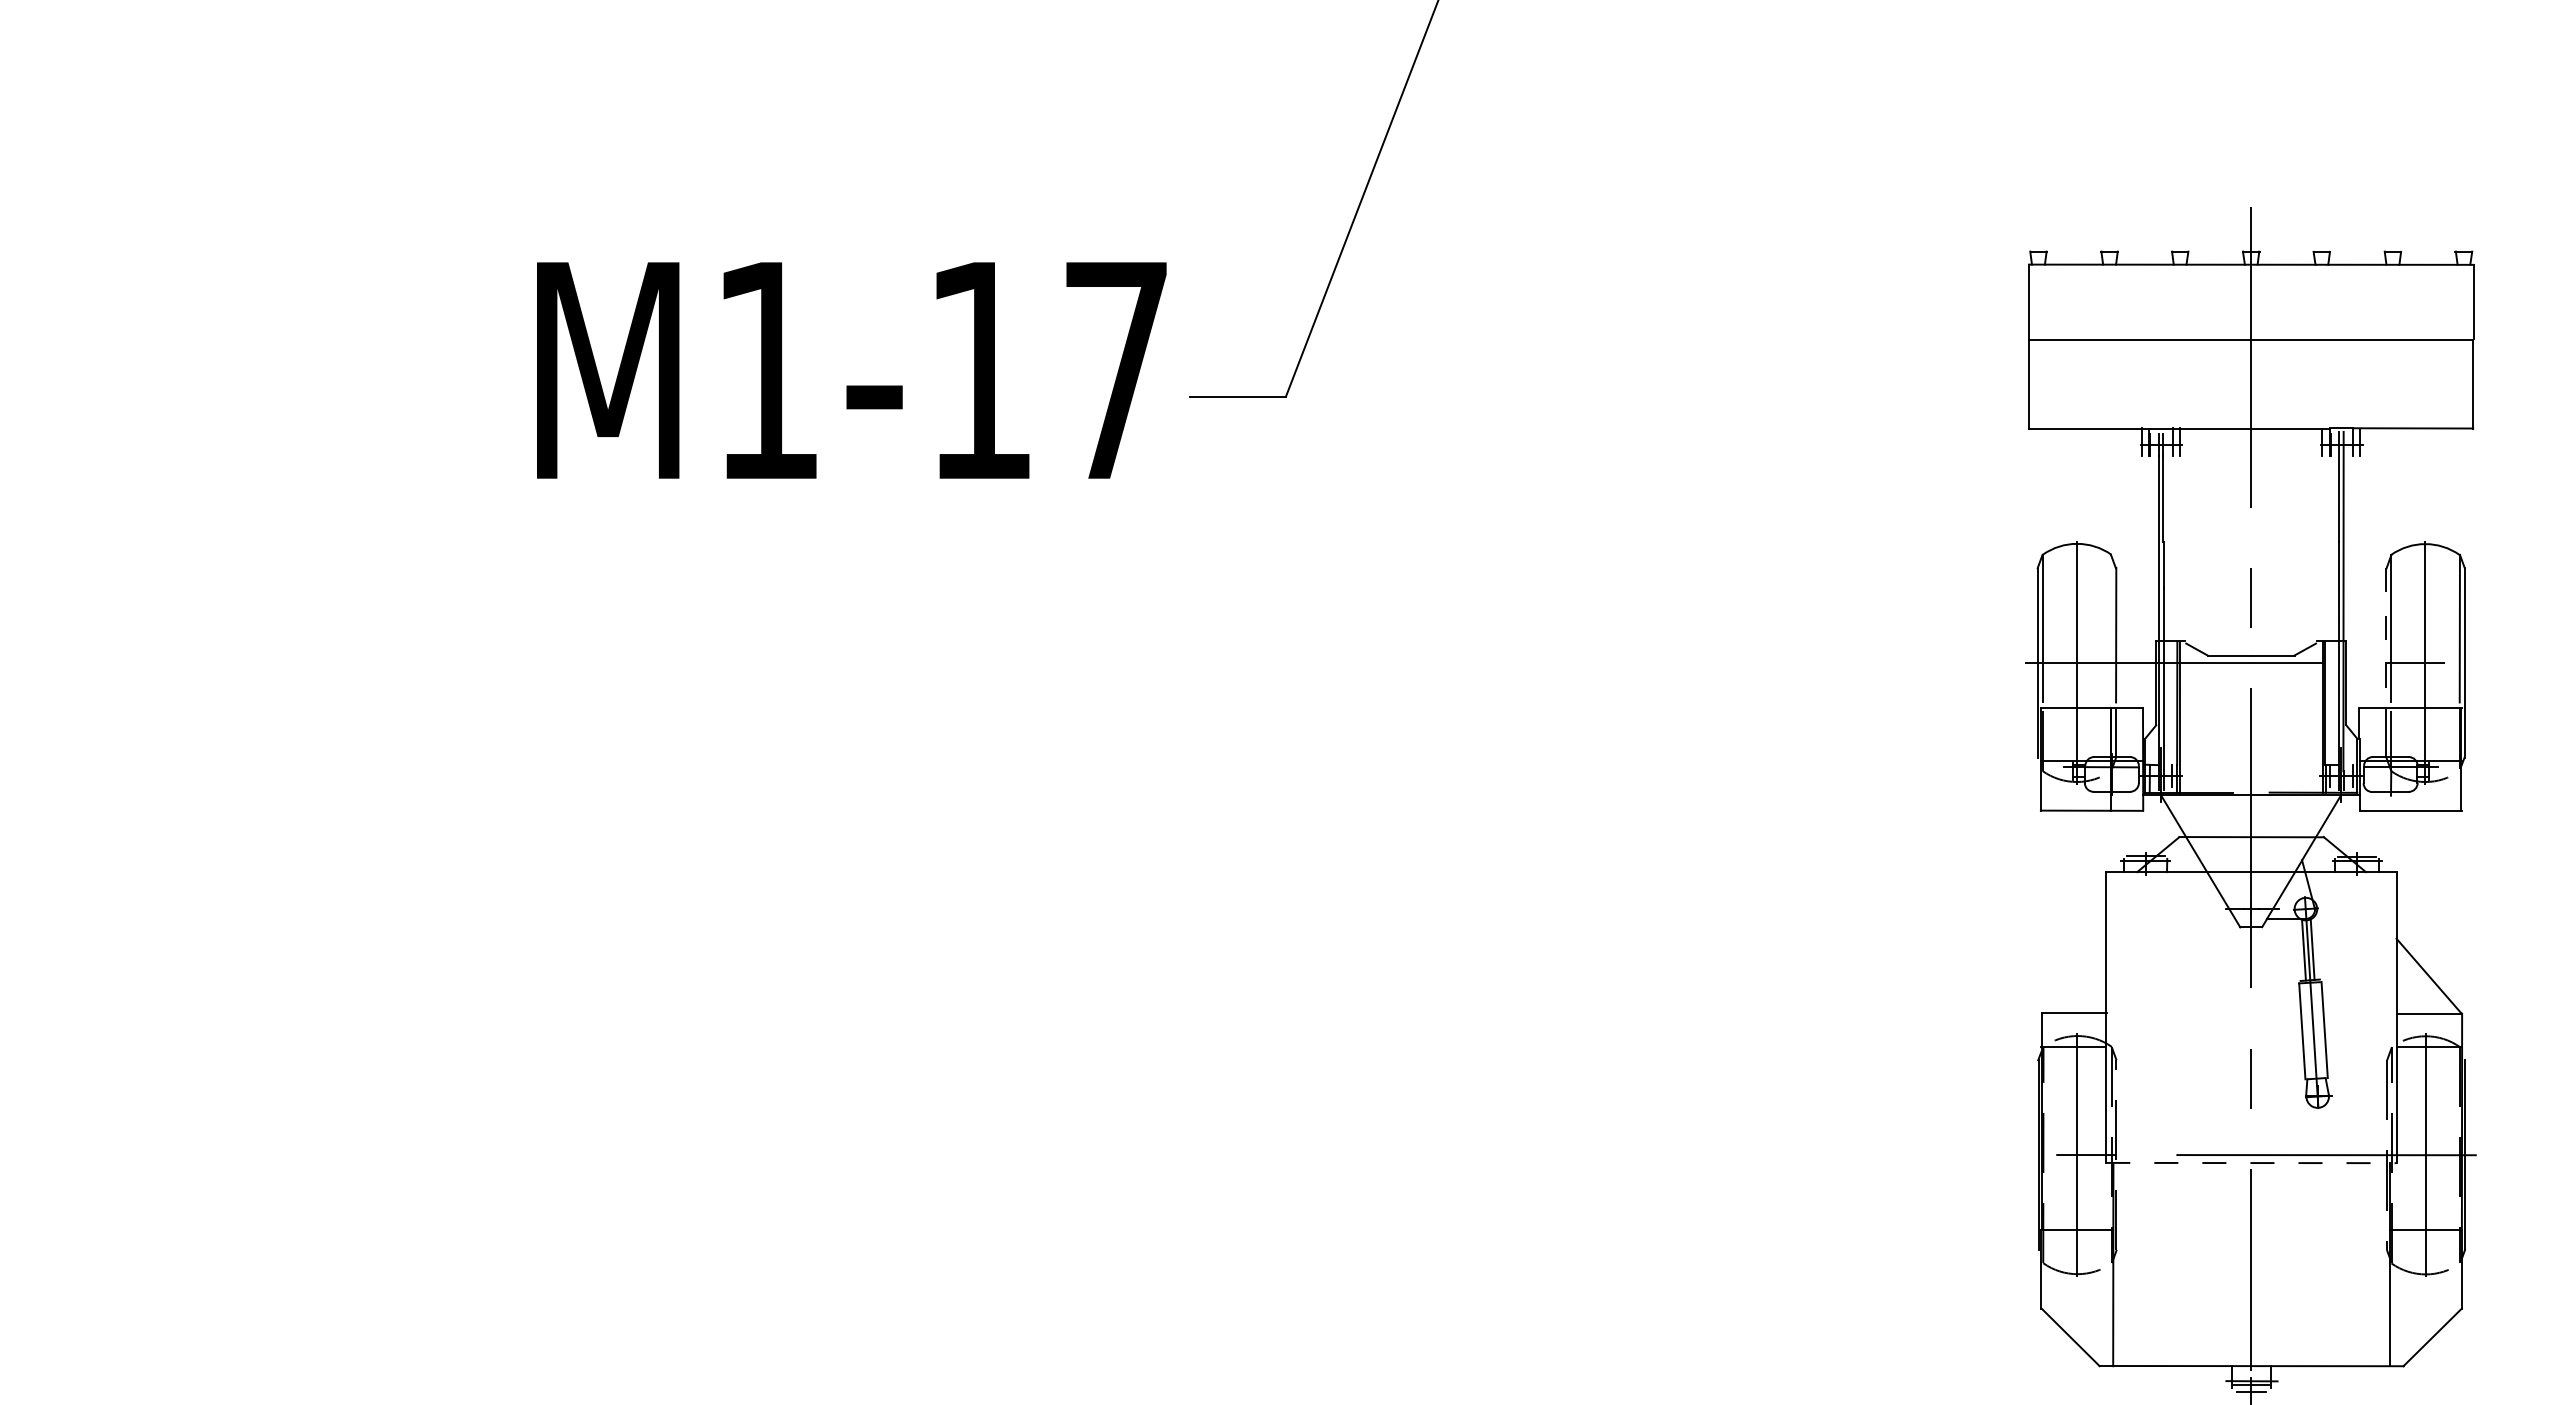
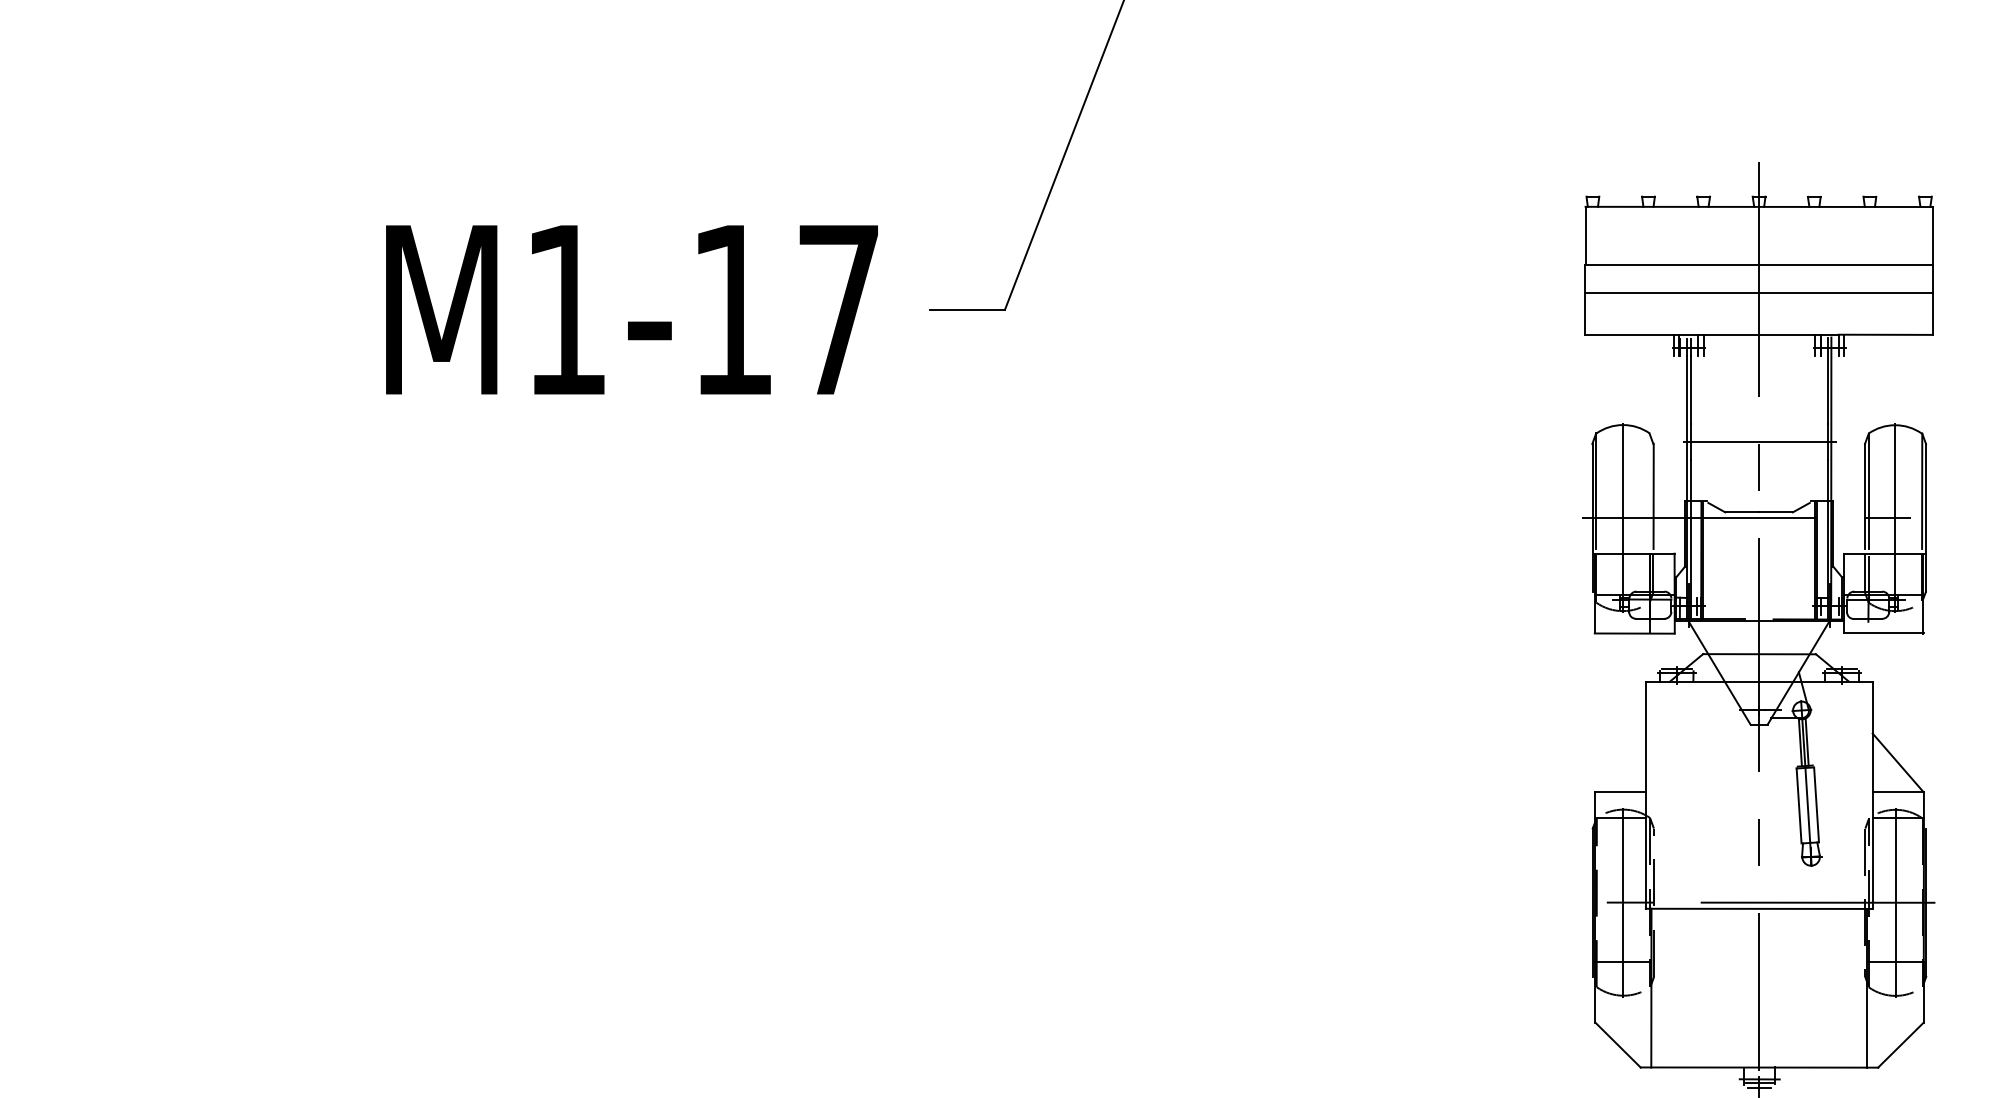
text: (851, 370) -> (631, 309), moved
line: (2250, 374) -> (1758, 292), added
line: (2252, 565) -> (1760, 441), added
line: (2386, 635) -> (1864, 496), dashed -> solid
line: (2251, 1163) -> (1759, 909), dashed -> solid

